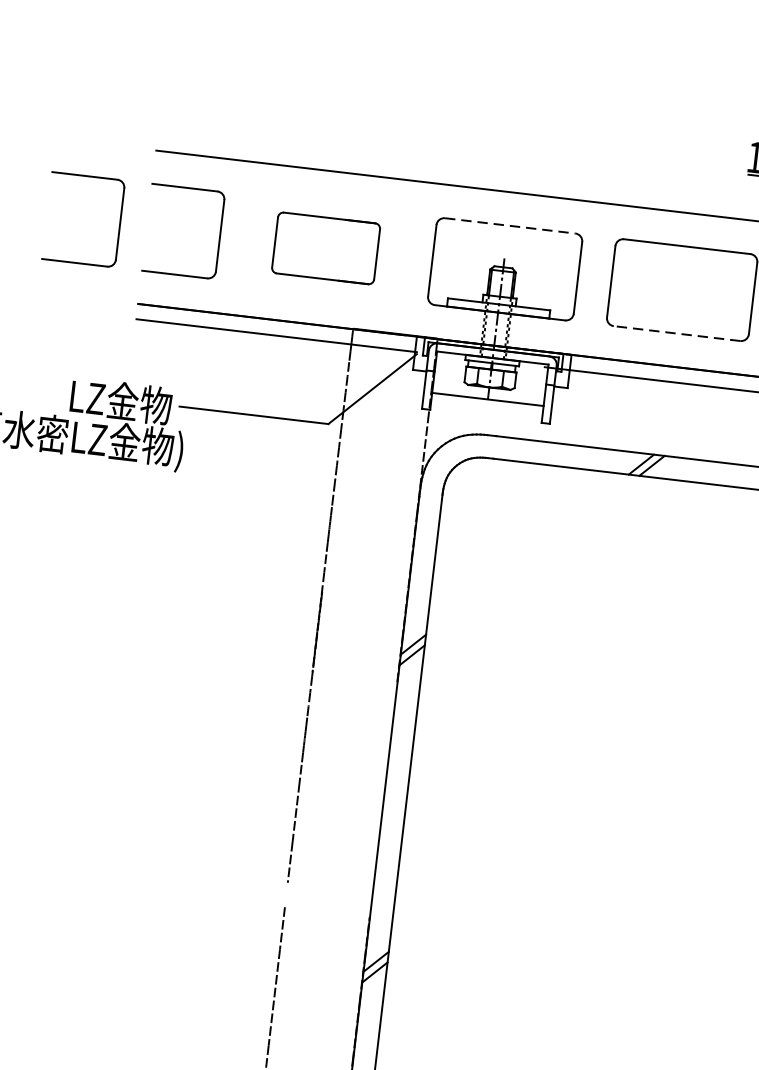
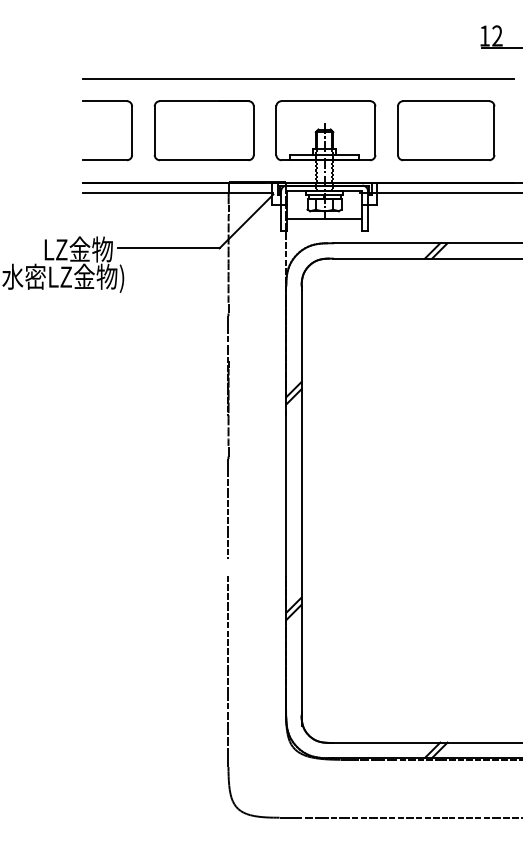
part: (119, 223) -> (63, 130), removed
line: (511, 226) -> (326, 101), dashed -> solid
part: (325, 247) -> (203, 130), size x1.43
line: (675, 333) -> (445, 160), dashed -> solid

